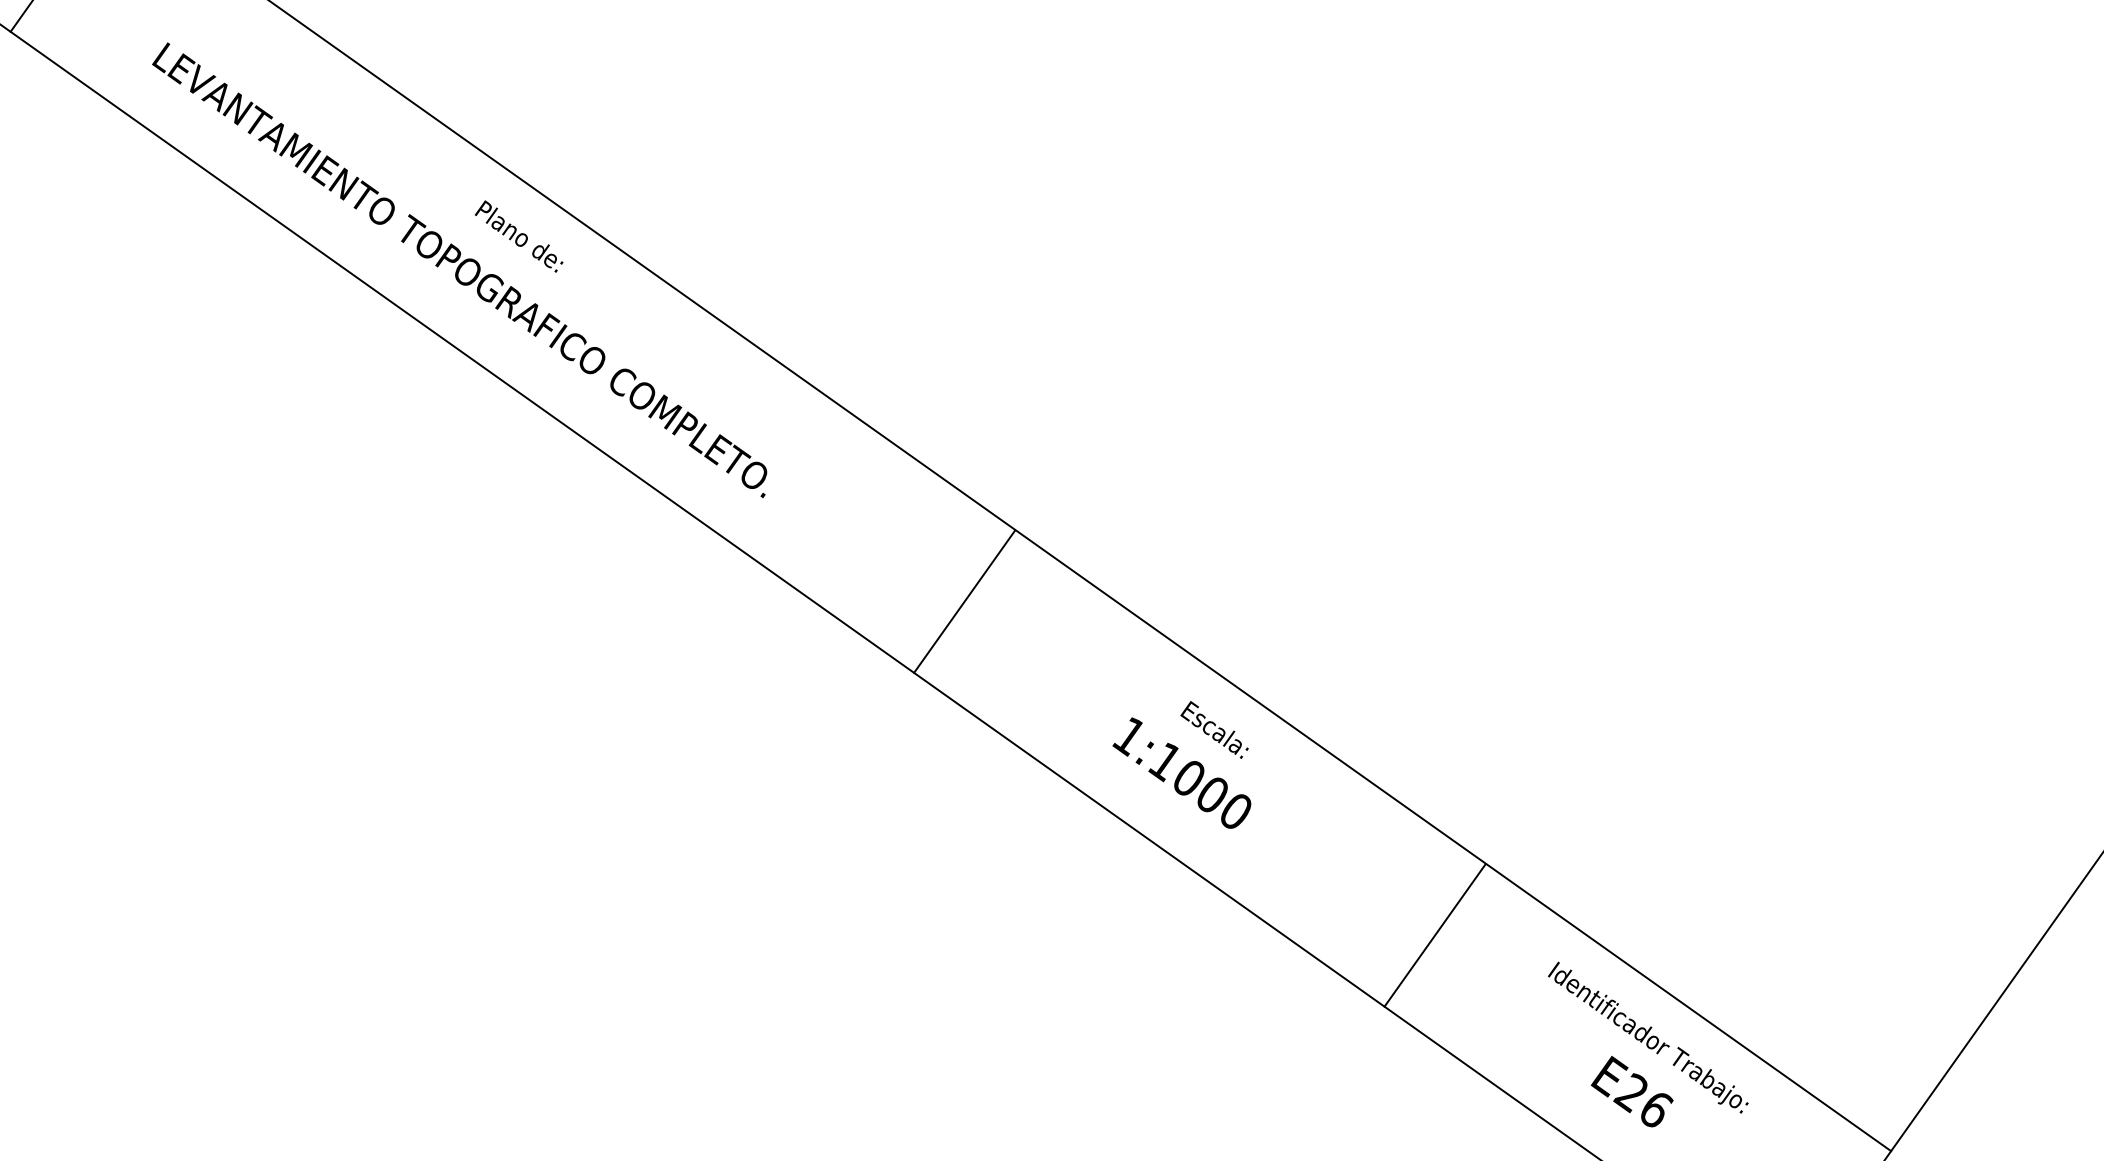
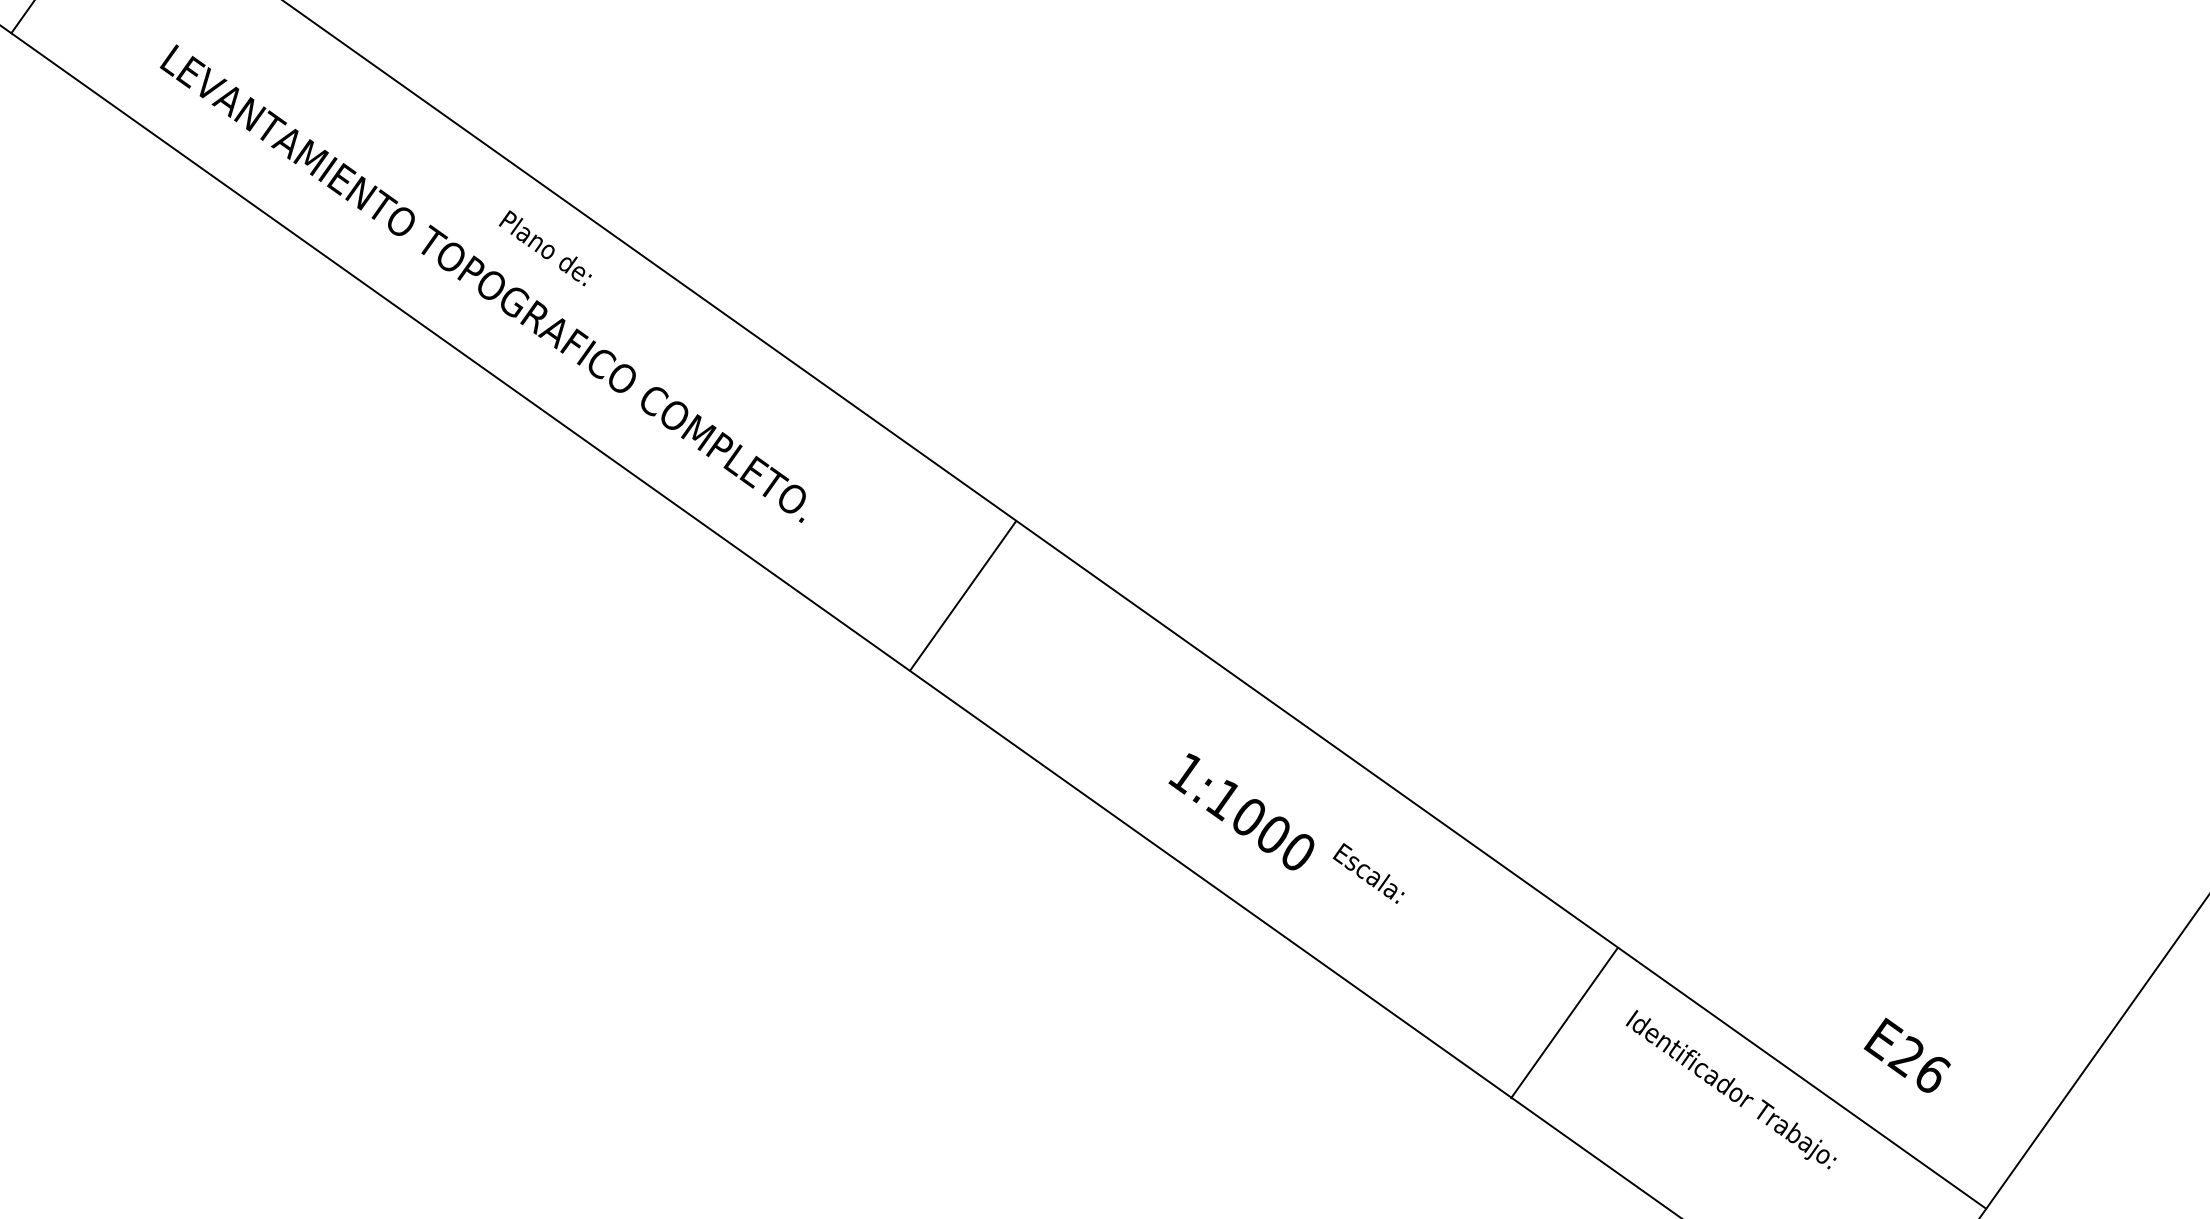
line: (963, 601) -> (962, 595), moved
text: (1214, 729) -> (1368, 873), moved
line: (1435, 935) -> (1564, 1023), moved
text: (1631, 1090) -> (1906, 1054), moved

